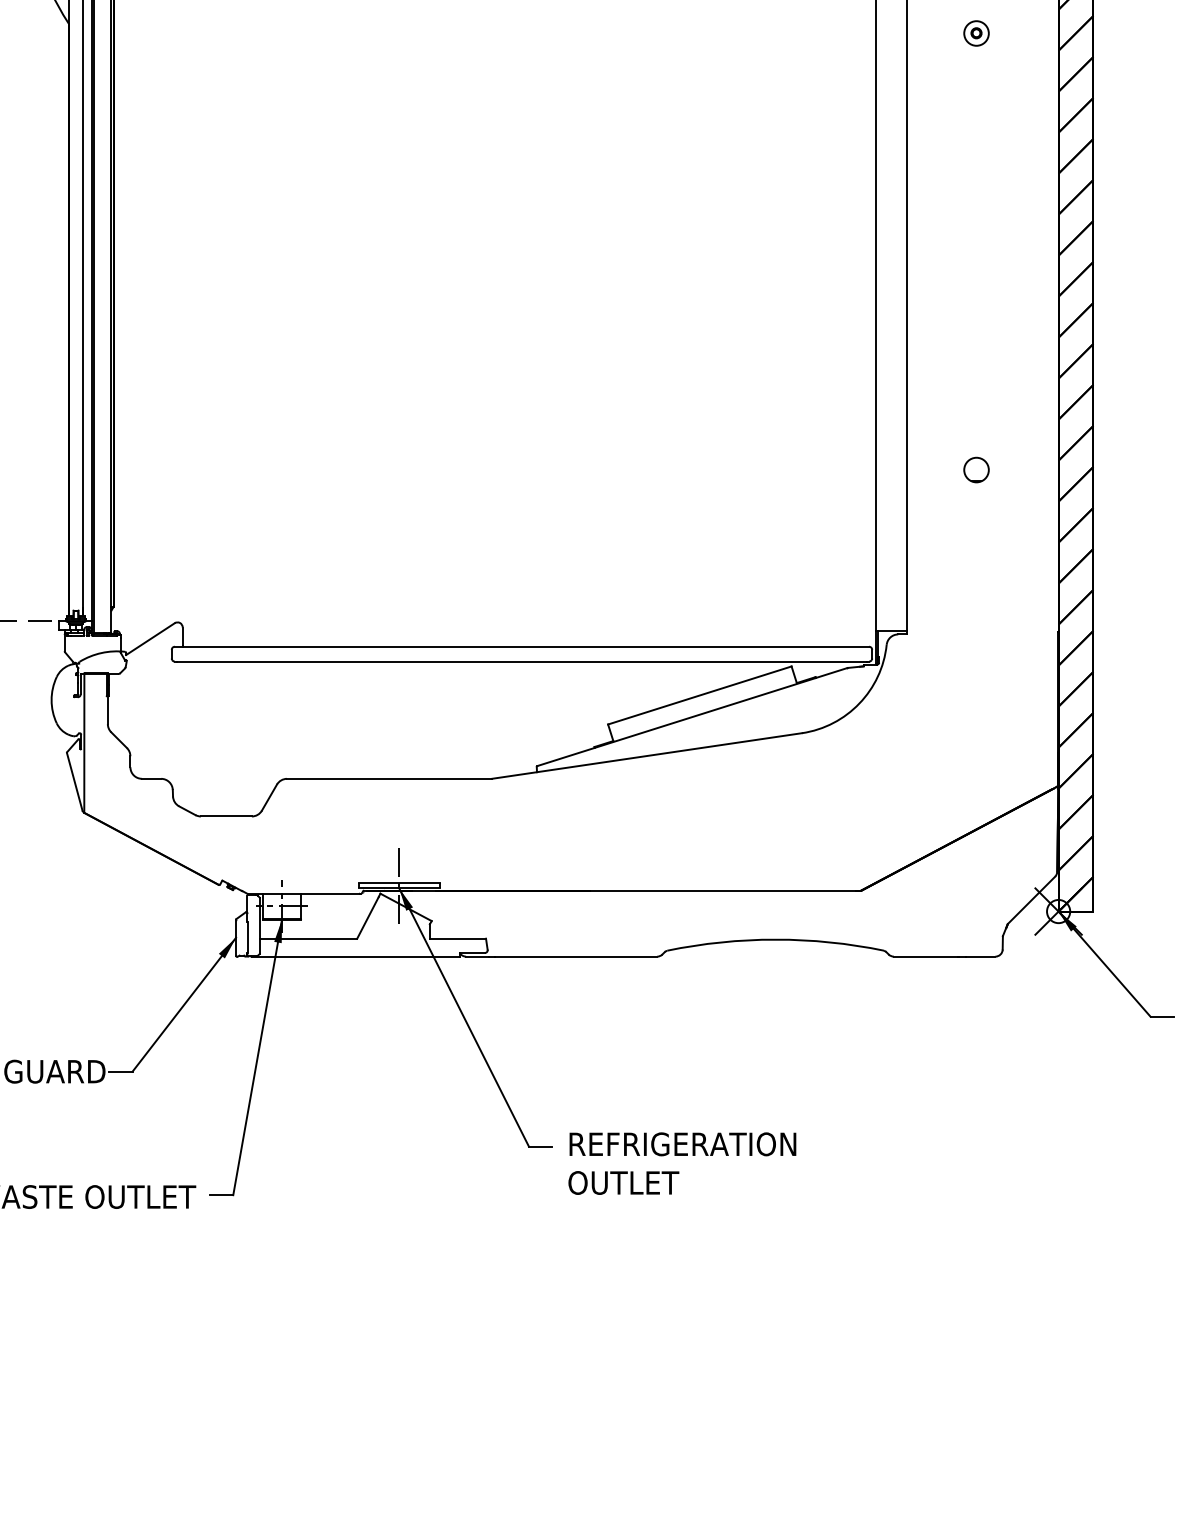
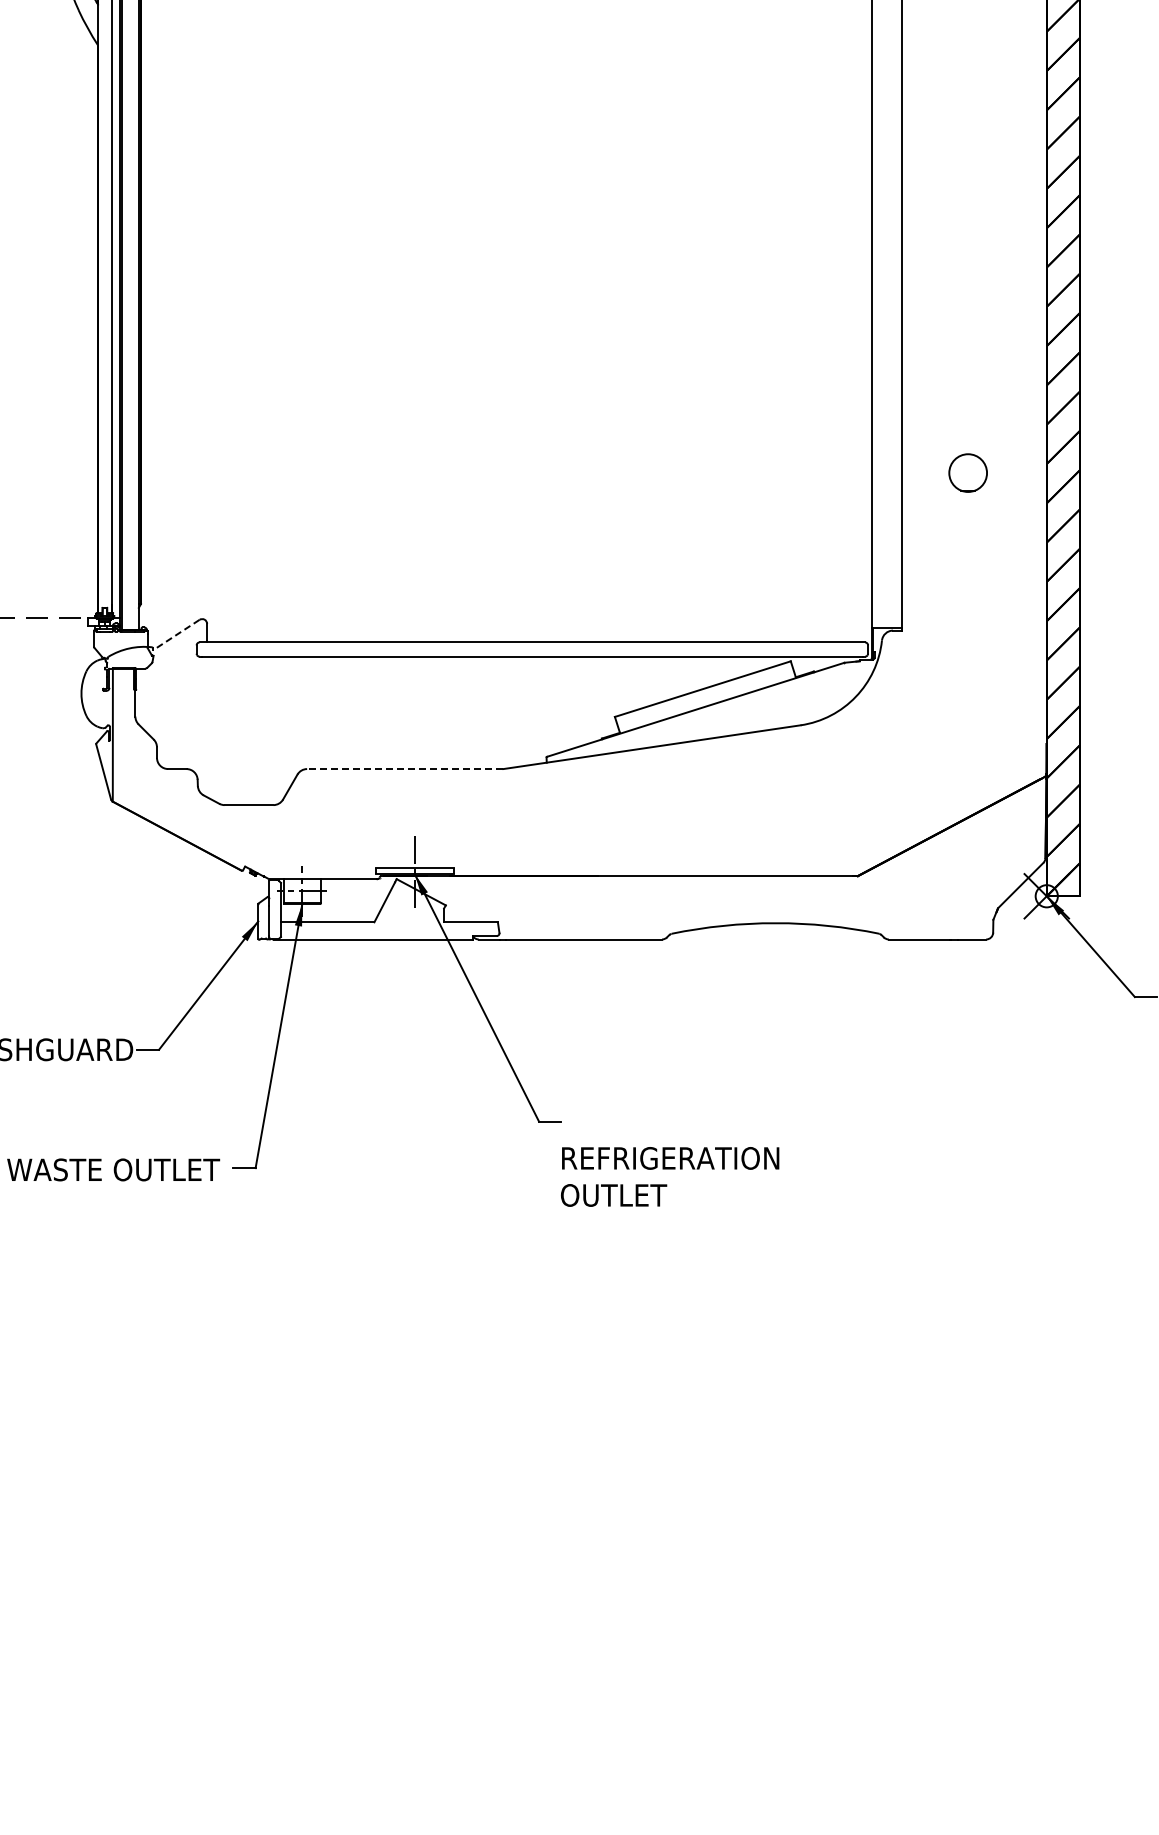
part: (975, 33) -> (967, 54), removed
circle: (975, 469) -> (967, 472), size x1.6
line: (150, 639) -> (176, 635), solid -> dashed
line: (388, 779) -> (404, 769), solid -> dashed
text: (682, 1163) -> (670, 1176), moved

